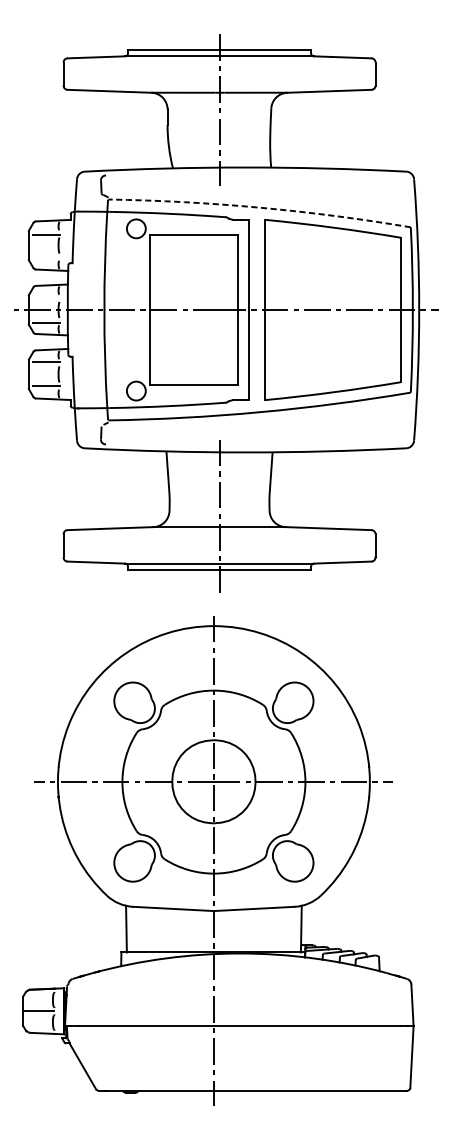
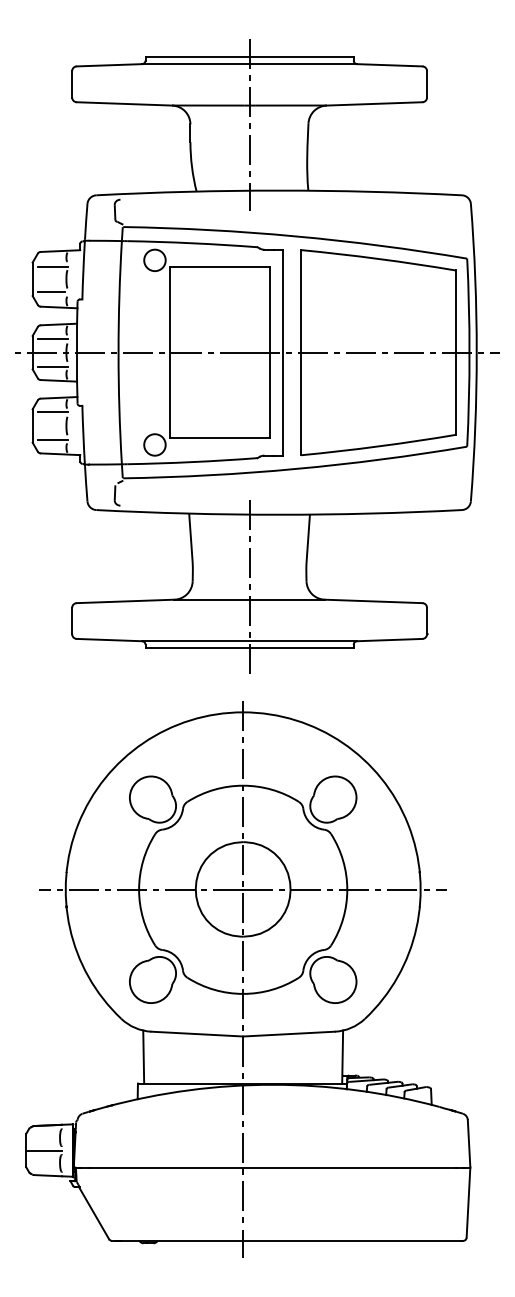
arc: (259, 207) -> (295, 236), dashed -> solid
line: (45, 257) -> (51, 292), added
line: (46, 298) -> (52, 339), added

